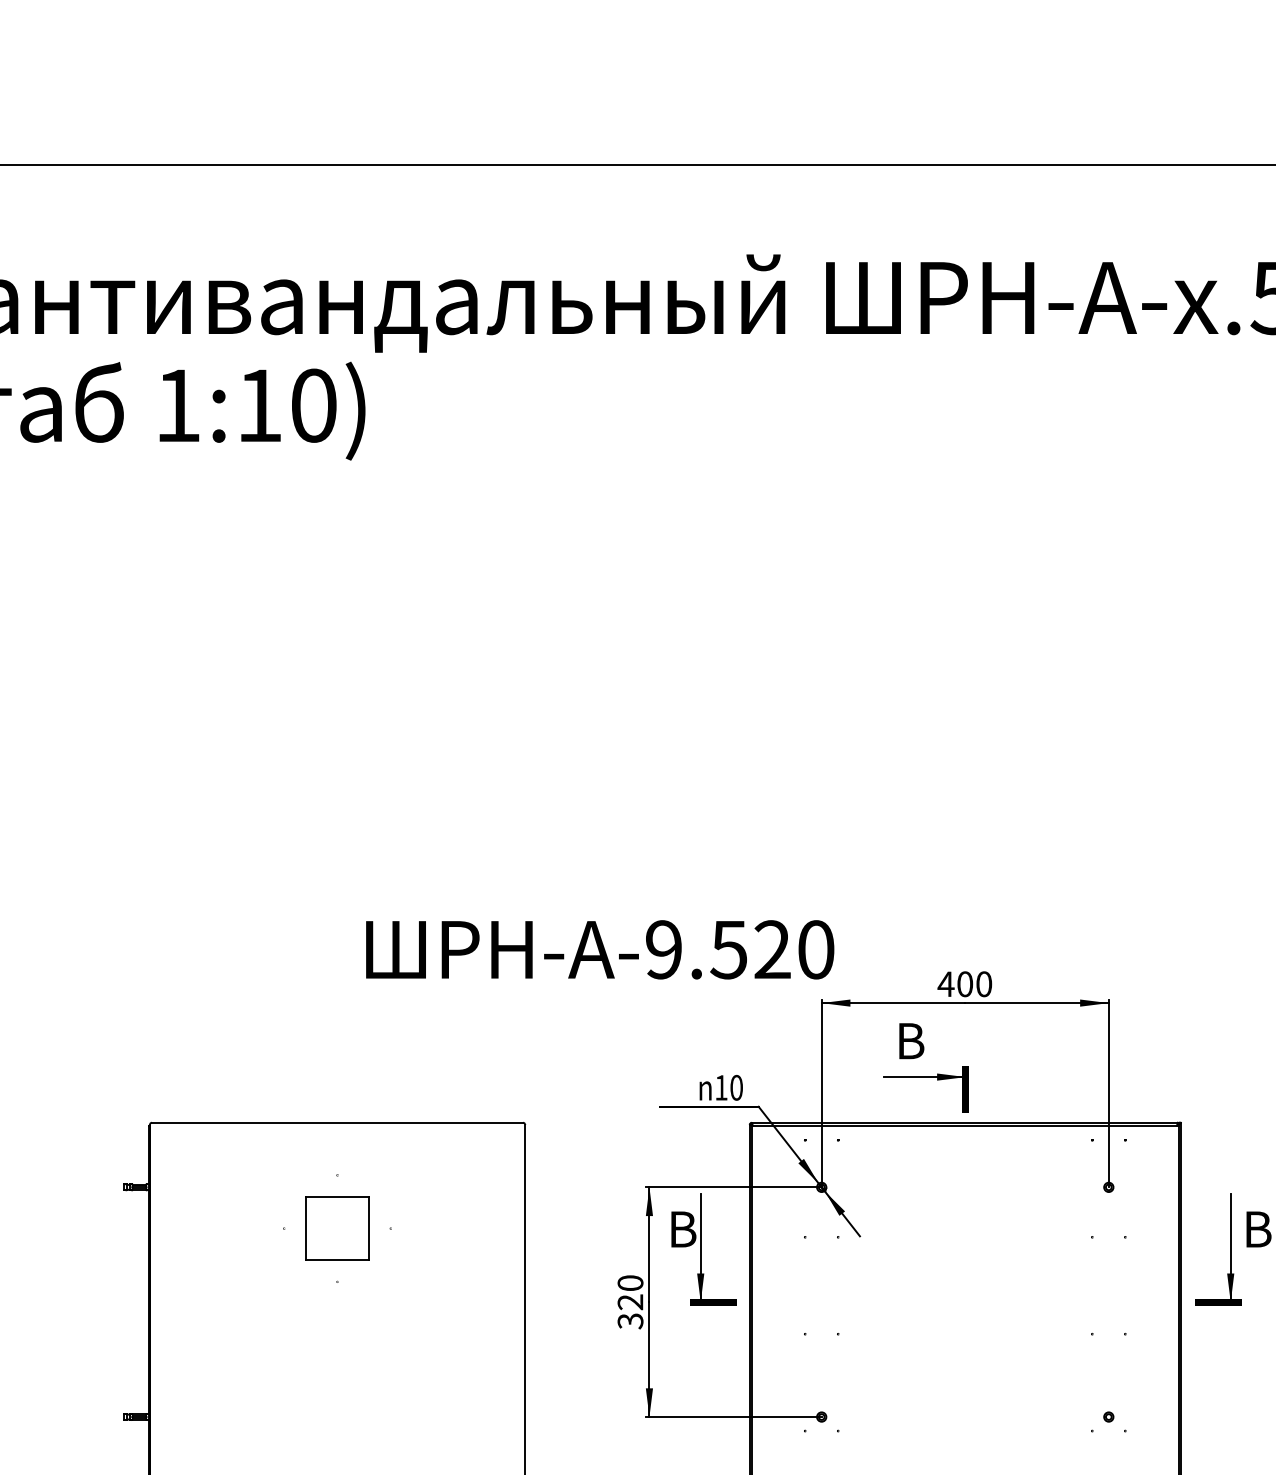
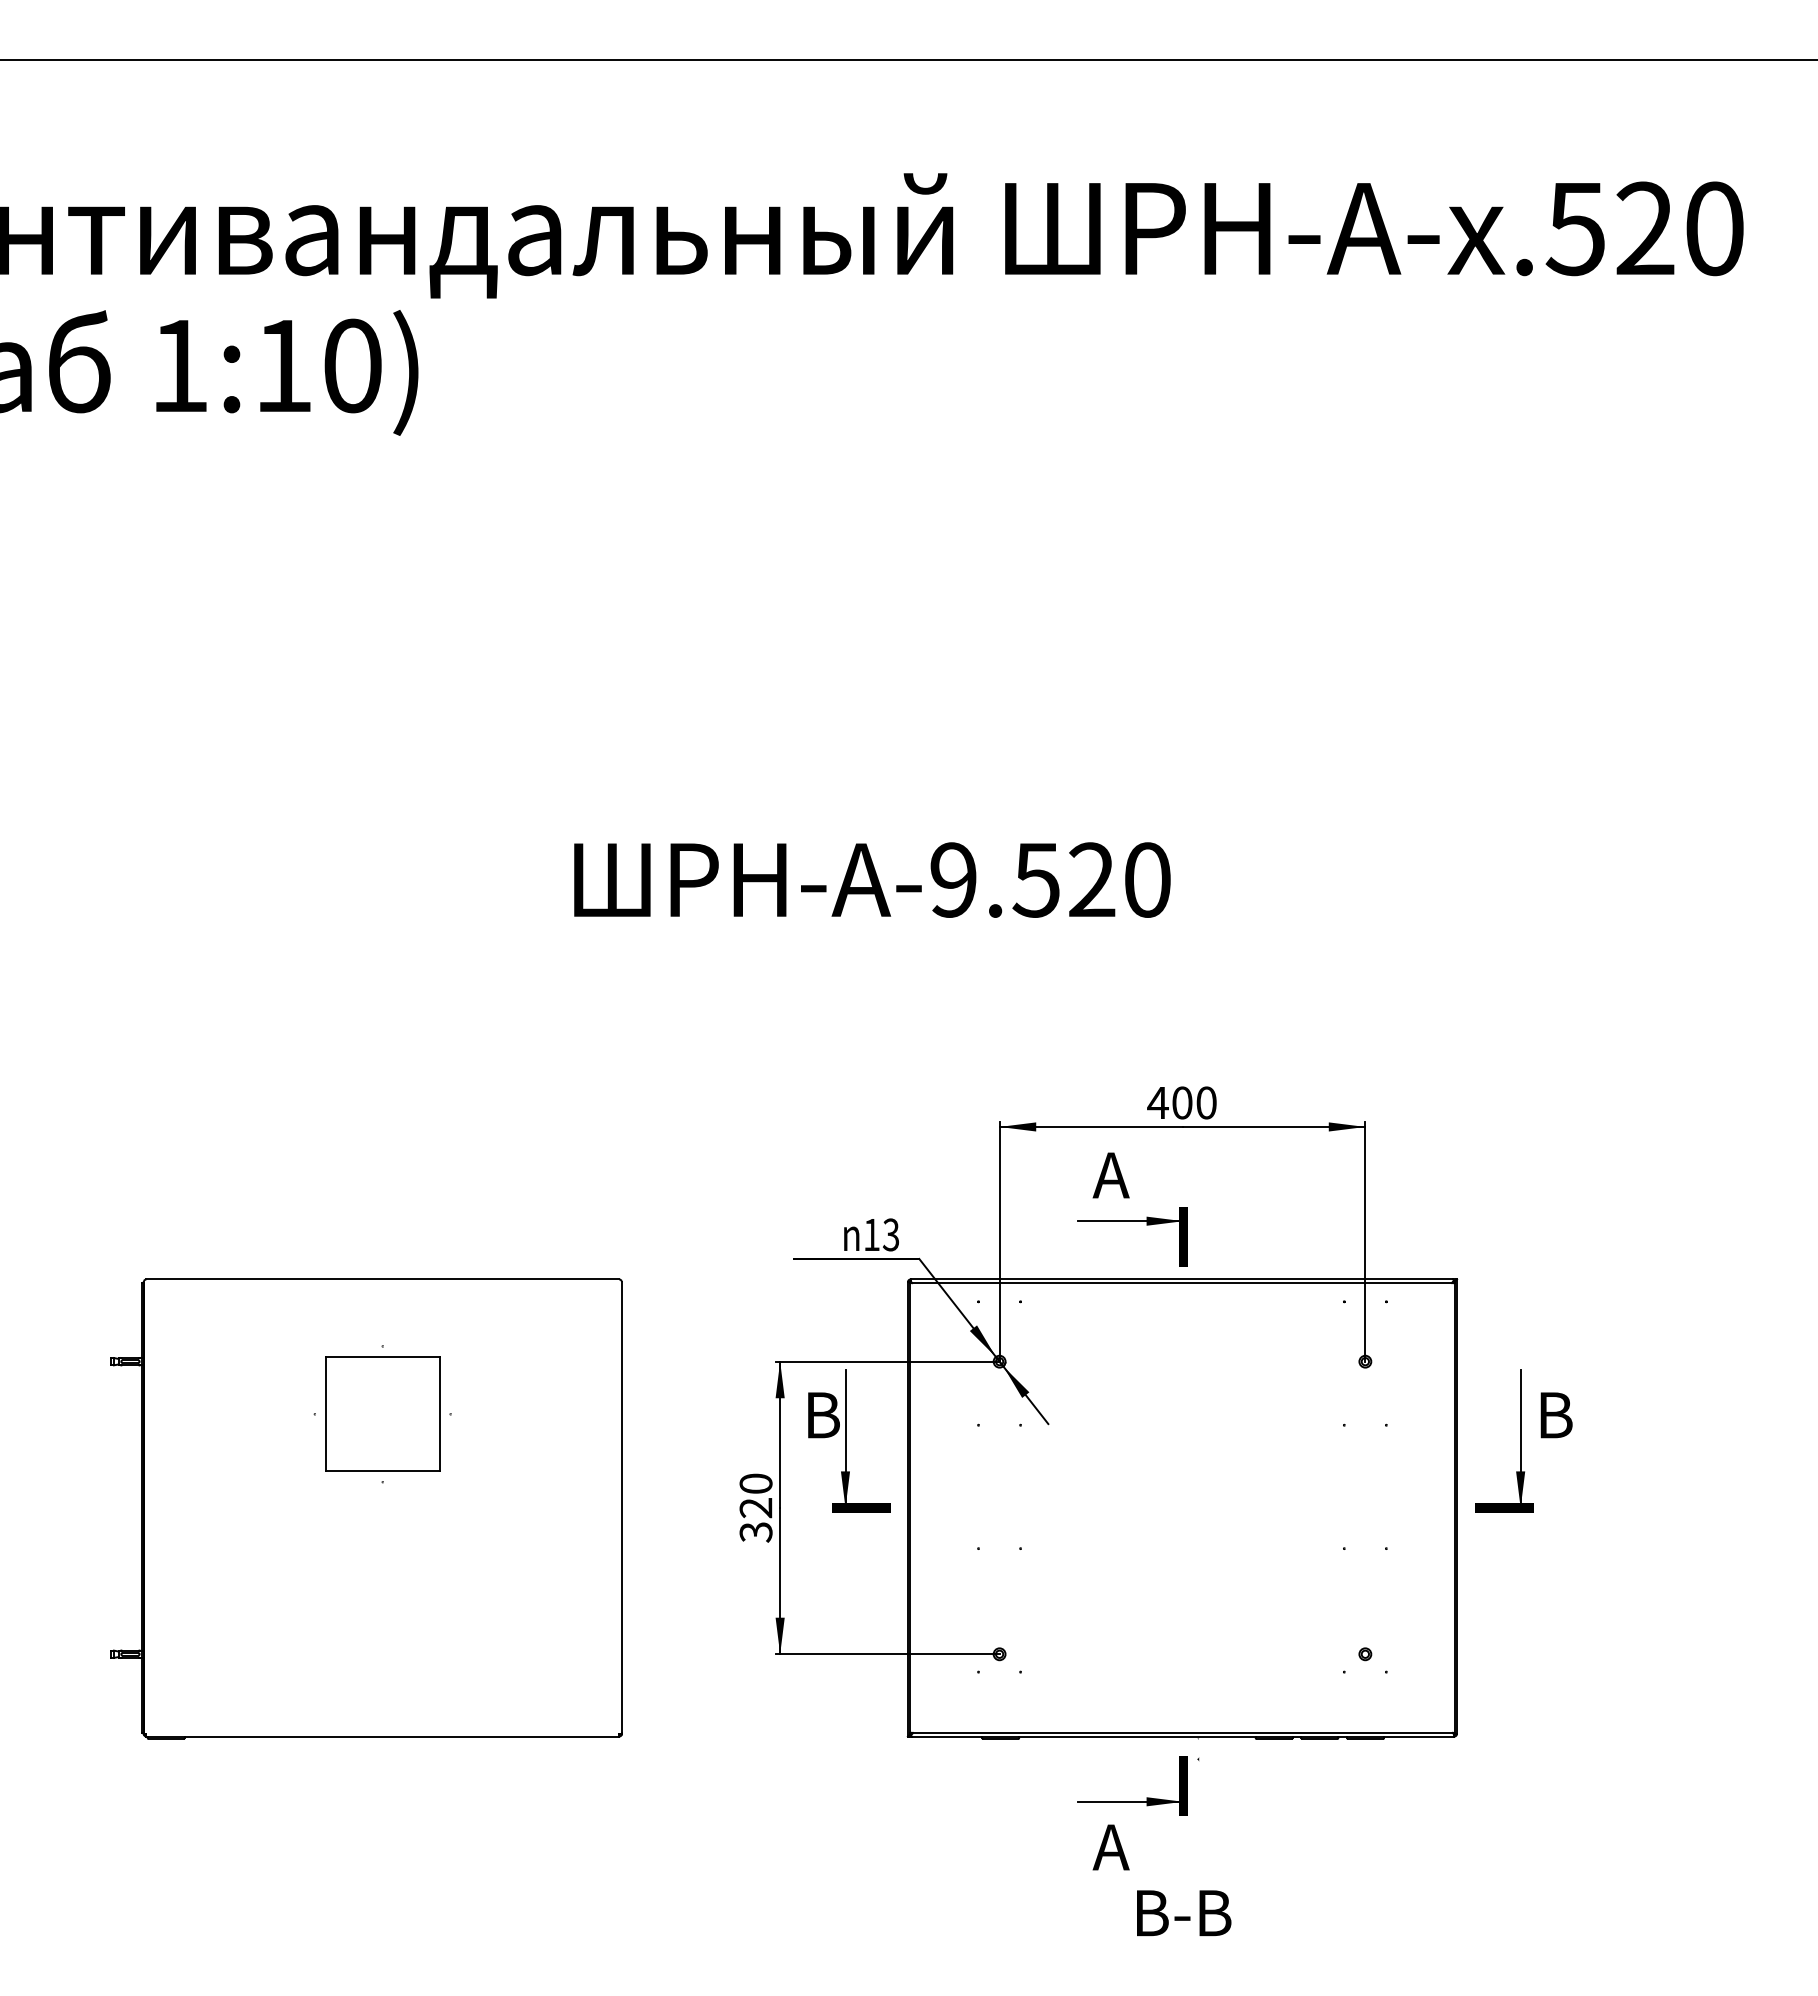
text: (600, 949) -> (872, 879), moved
text: (909, 1041) -> (1111, 1175), B -> A
text: (736, 1087) -> (891, 1234), 10 -> 13
part: (337, 1228) -> (382, 1413), size x1.43

